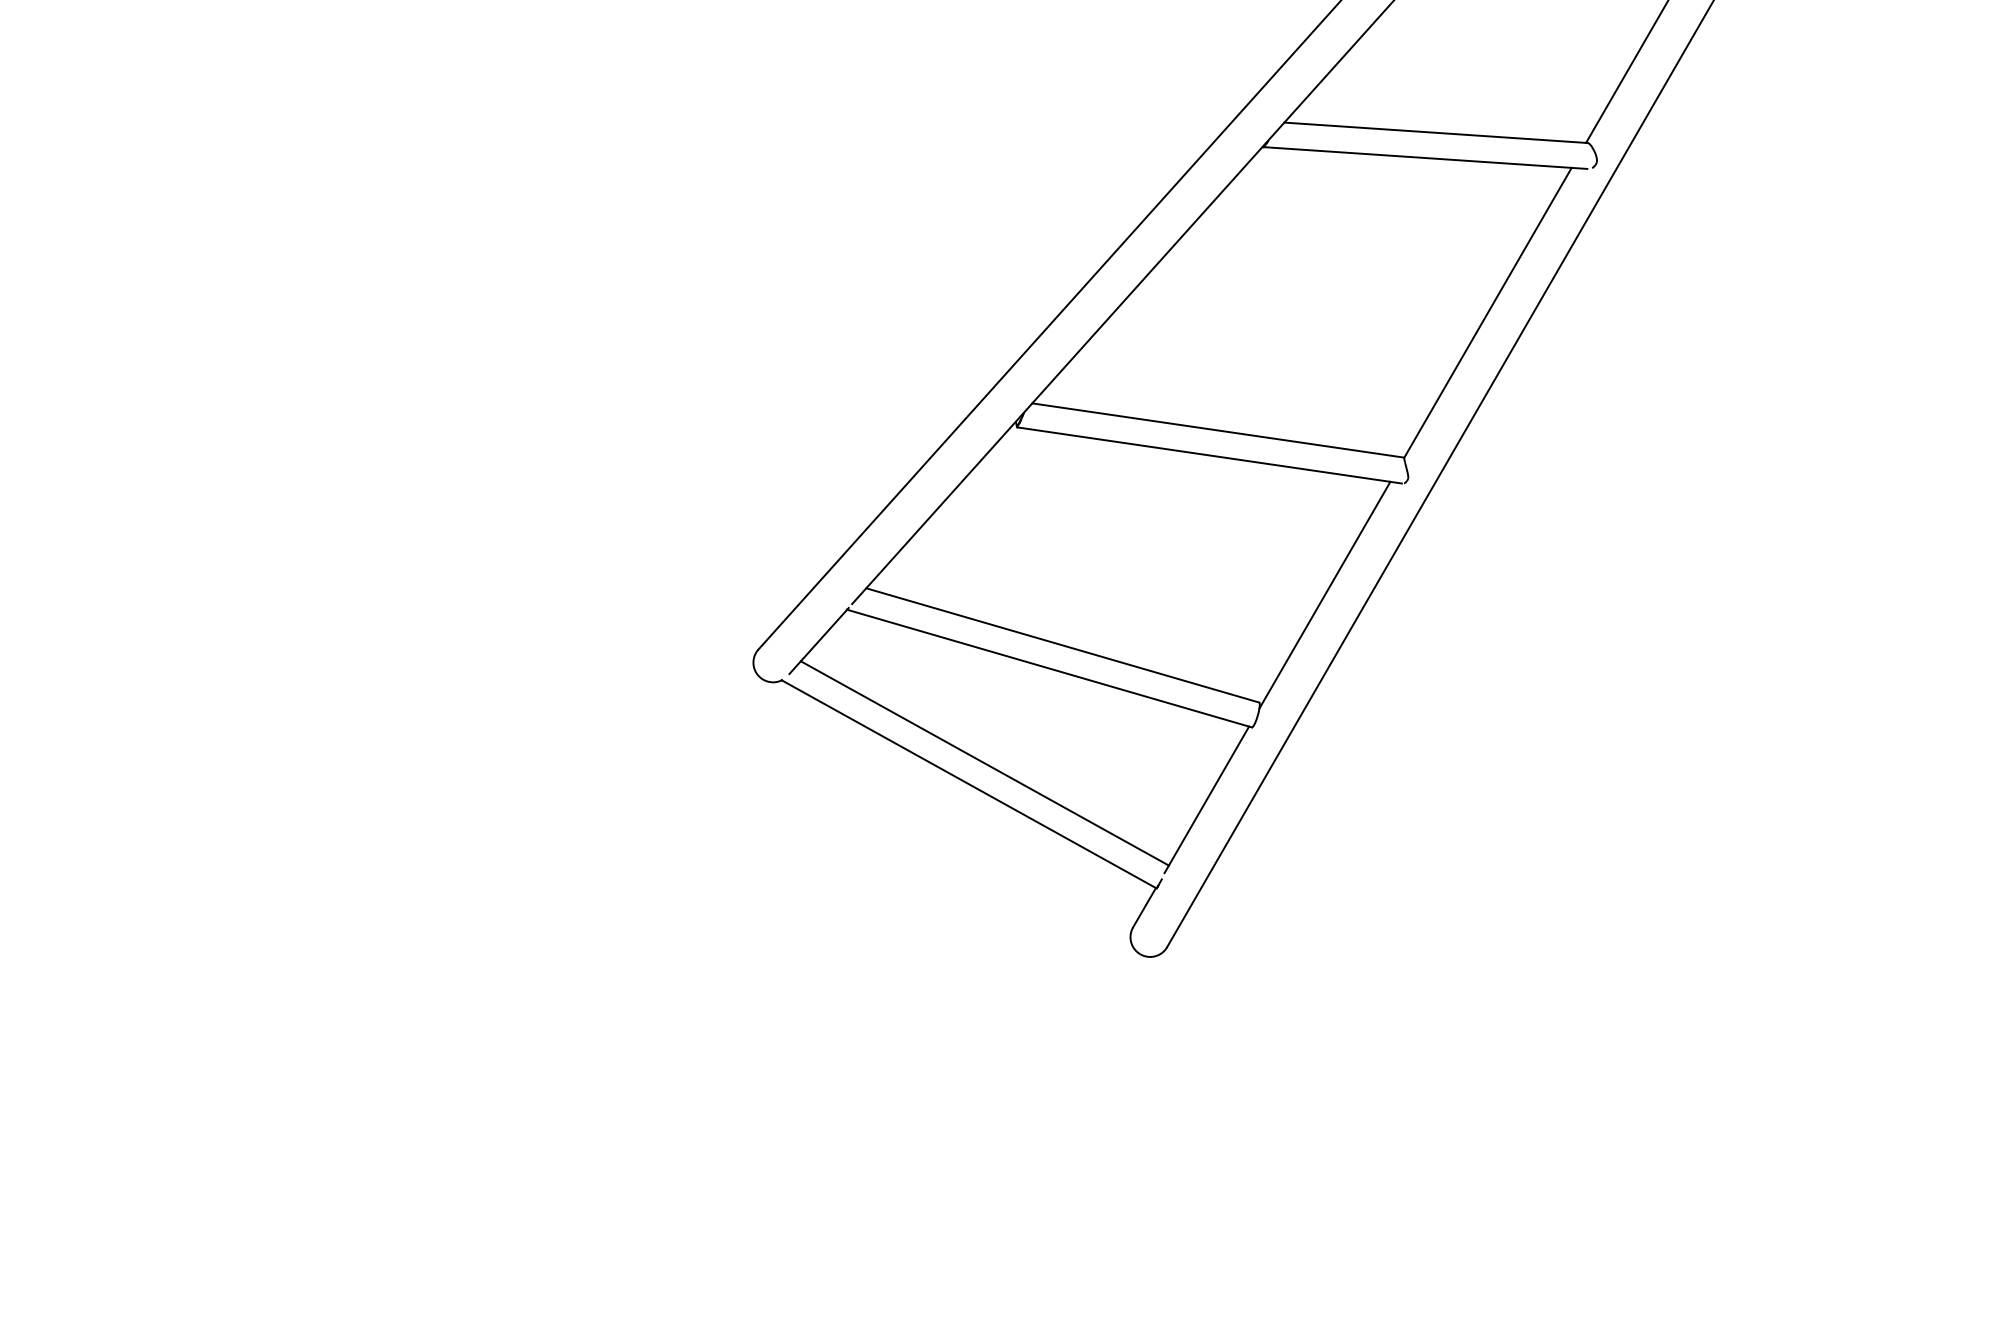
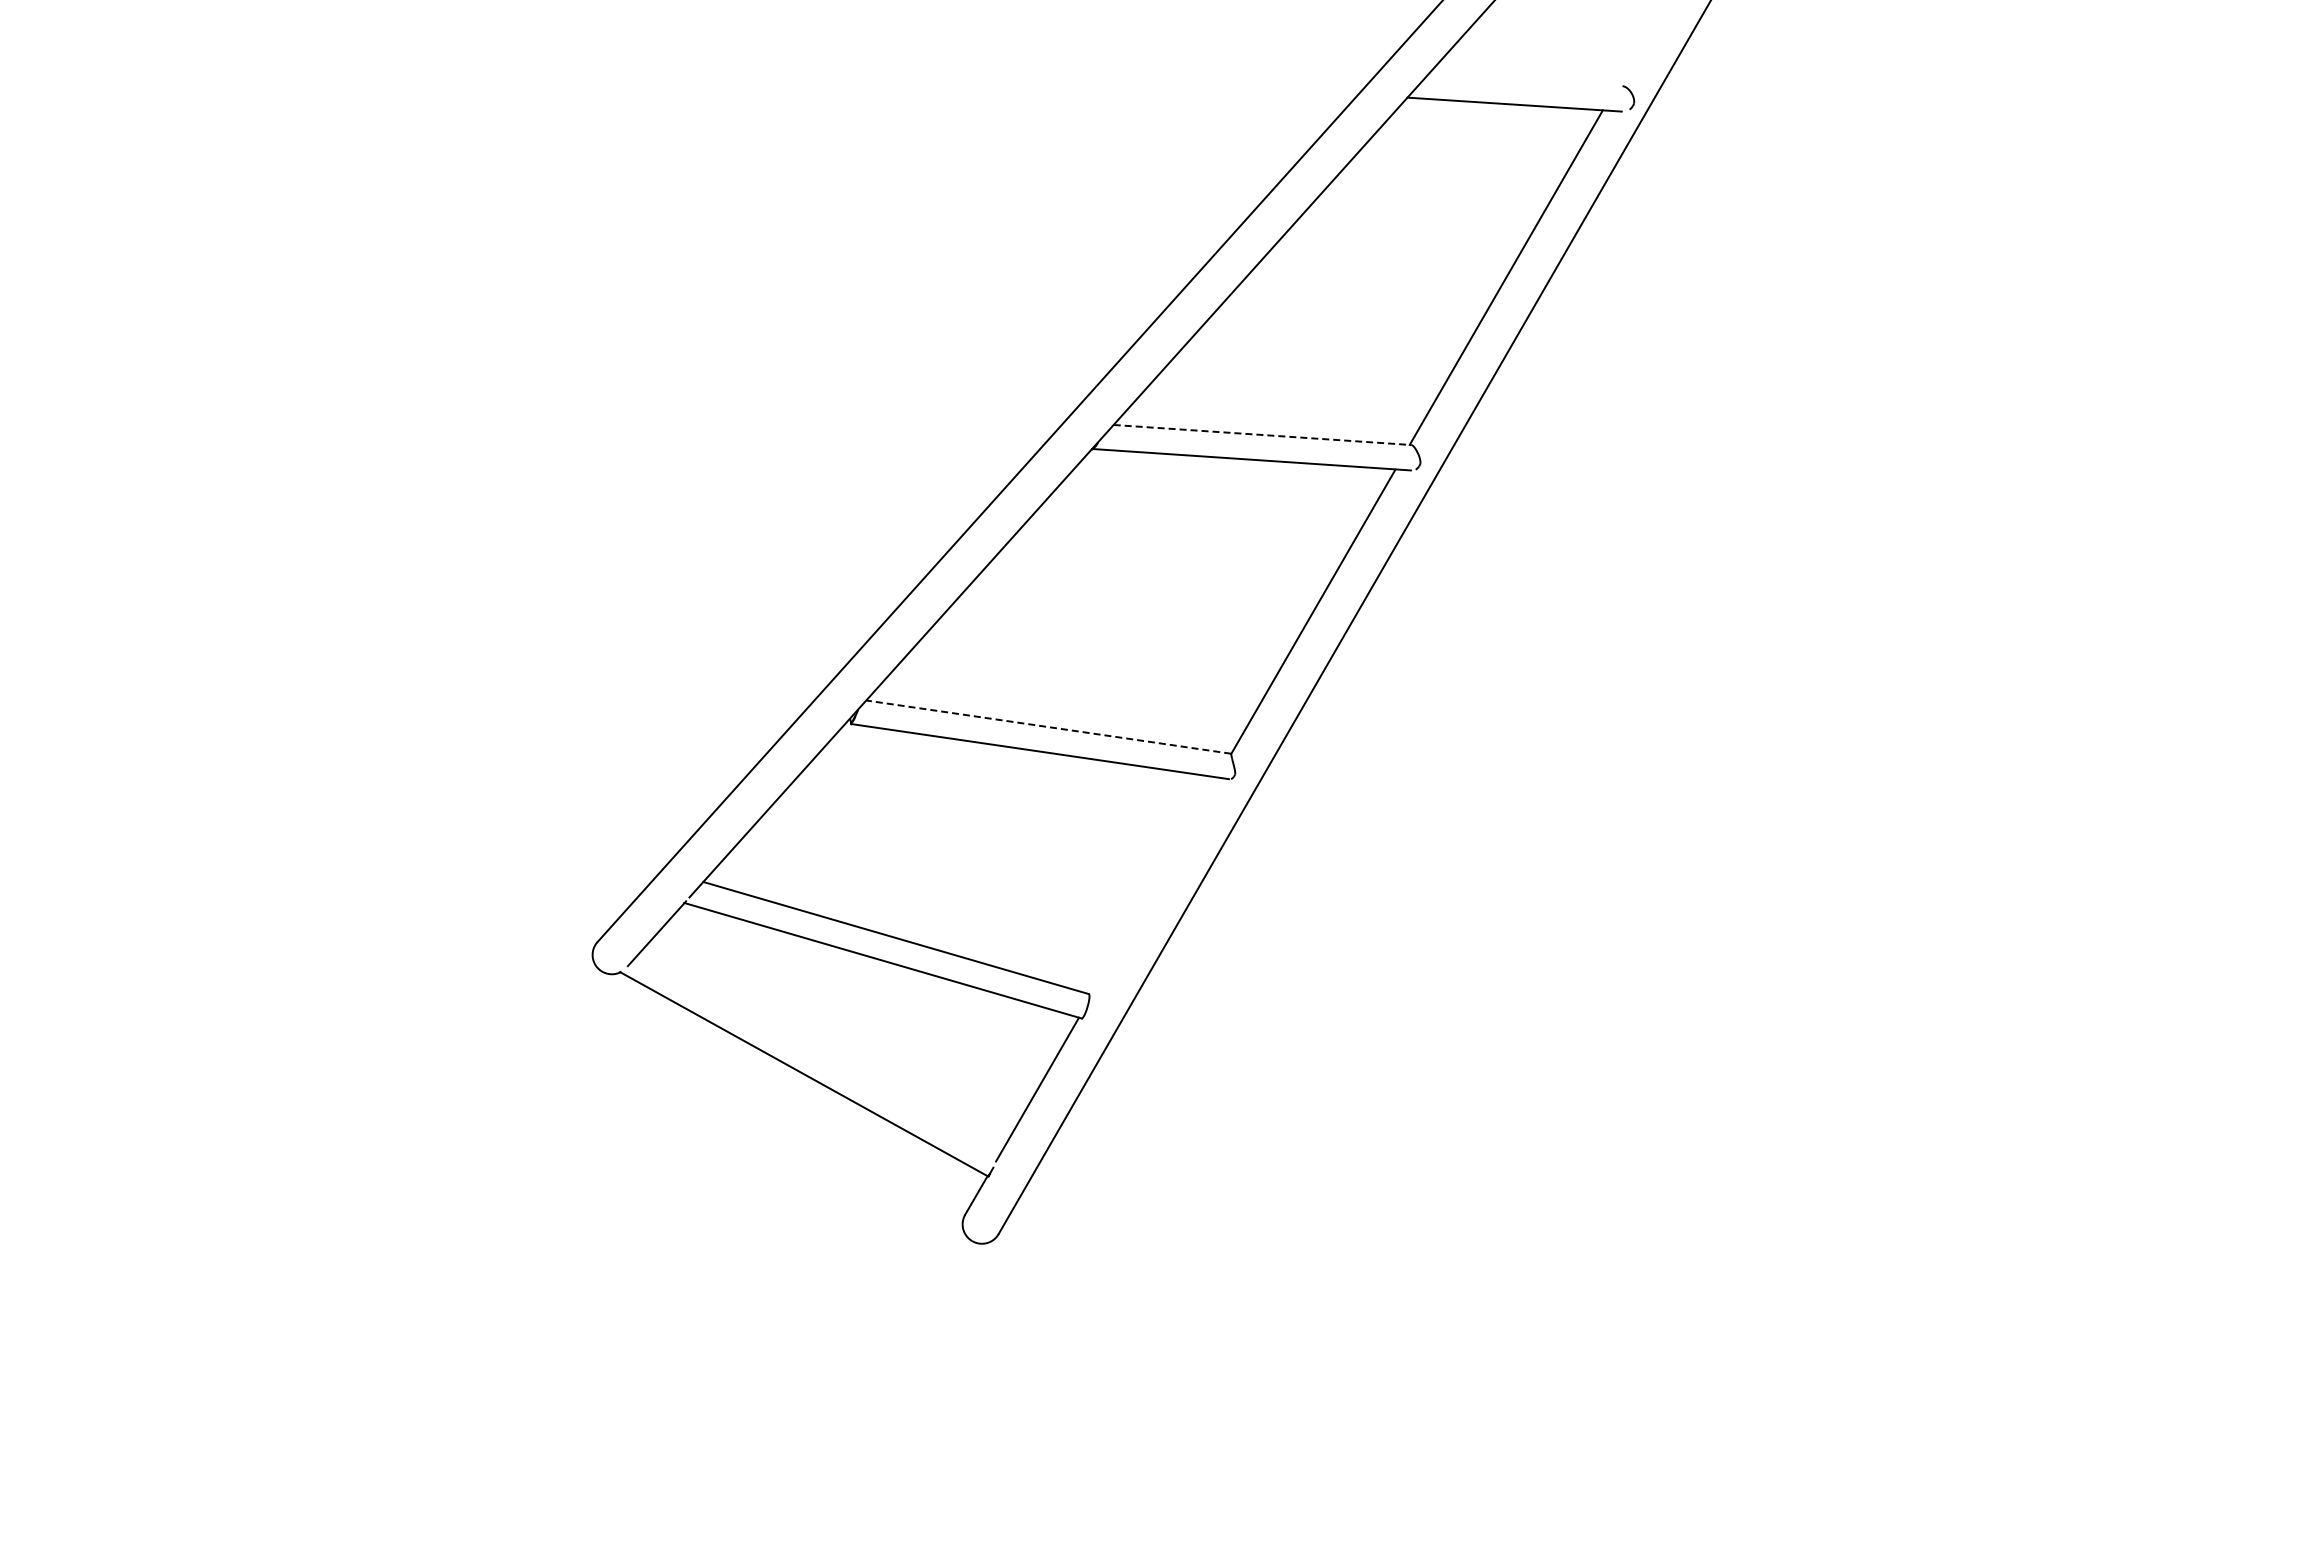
line: (1436, 133) -> (1262, 435), solid -> dashed
line: (1218, 430) -> (1048, 727), solid -> dashed
line: (1324, 594) -> (1153, 888), removed
line: (984, 763) -> (819, 1053), removed

